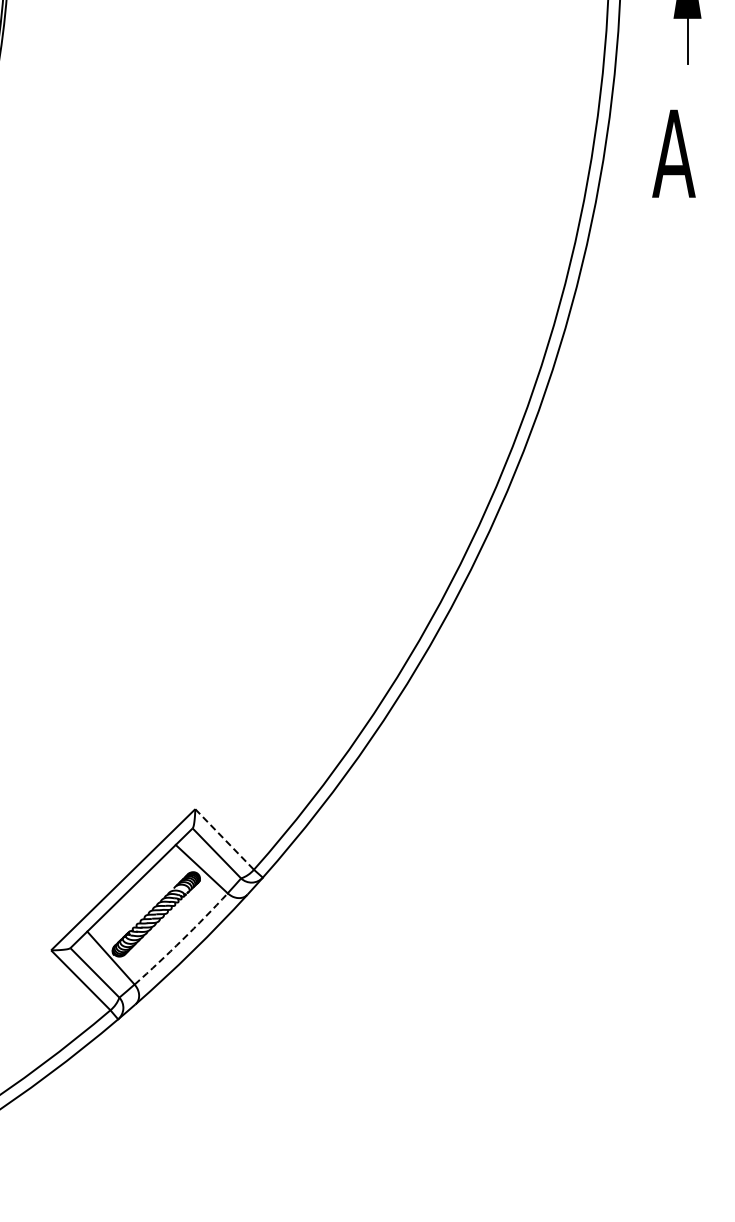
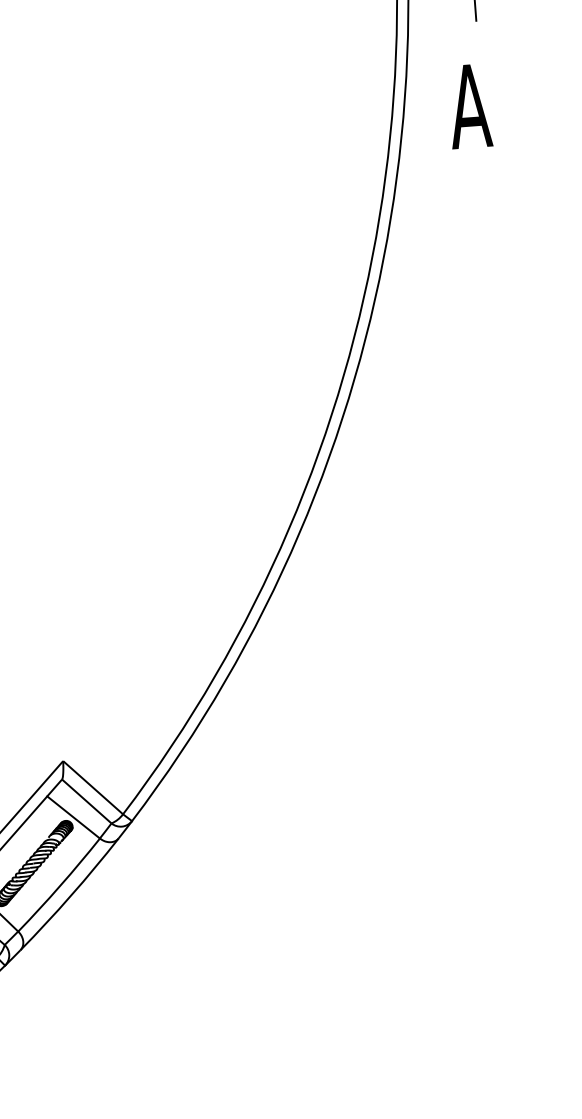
line: (224, 839) -> (93, 787), dashed -> solid
arc: (182, 940) -> (60, 886), dashed -> solid

